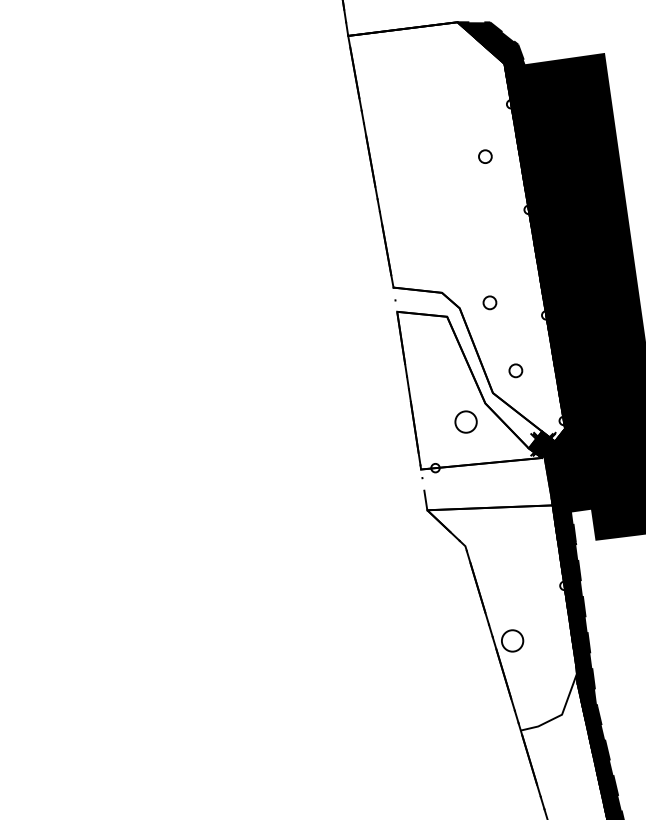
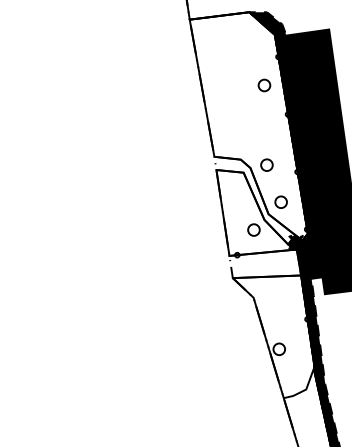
circle: (485, 156) -> (264, 85), size x1.67
circle: (489, 301) -> (266, 164), size x1.67
circle: (514, 369) -> (280, 201), size x1.67

